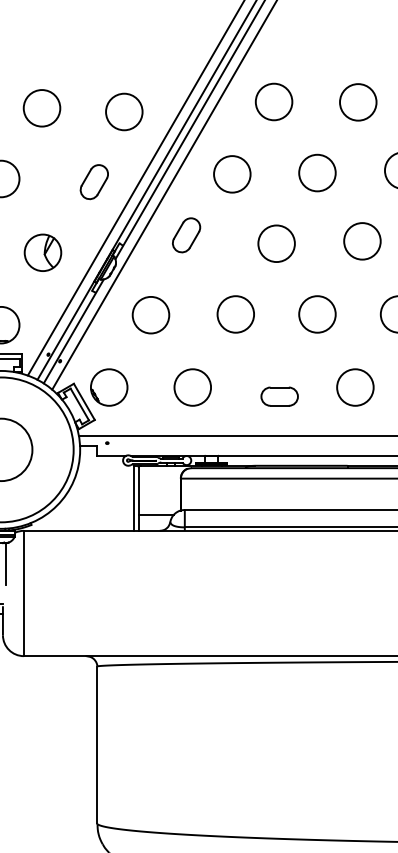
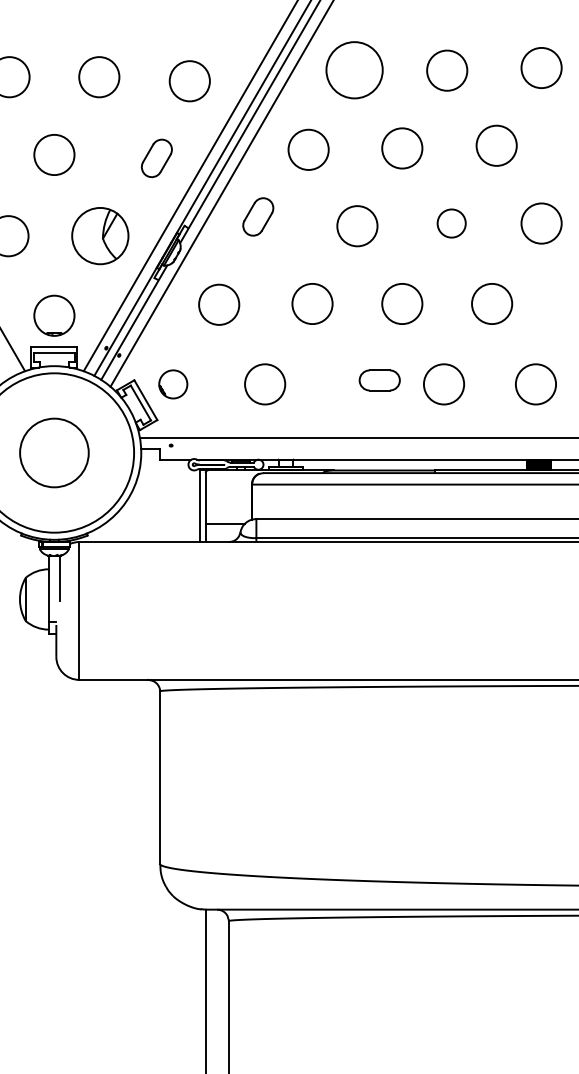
circle: (273, 102) -> (354, 70), size x1.4
circle: (362, 241) -> (451, 223), size x0.7
part: (43, 253) -> (100, 236), size x1.4
part: (109, 387) -> (173, 384), size x0.7
part: (279, 396) -> (379, 380), moved

